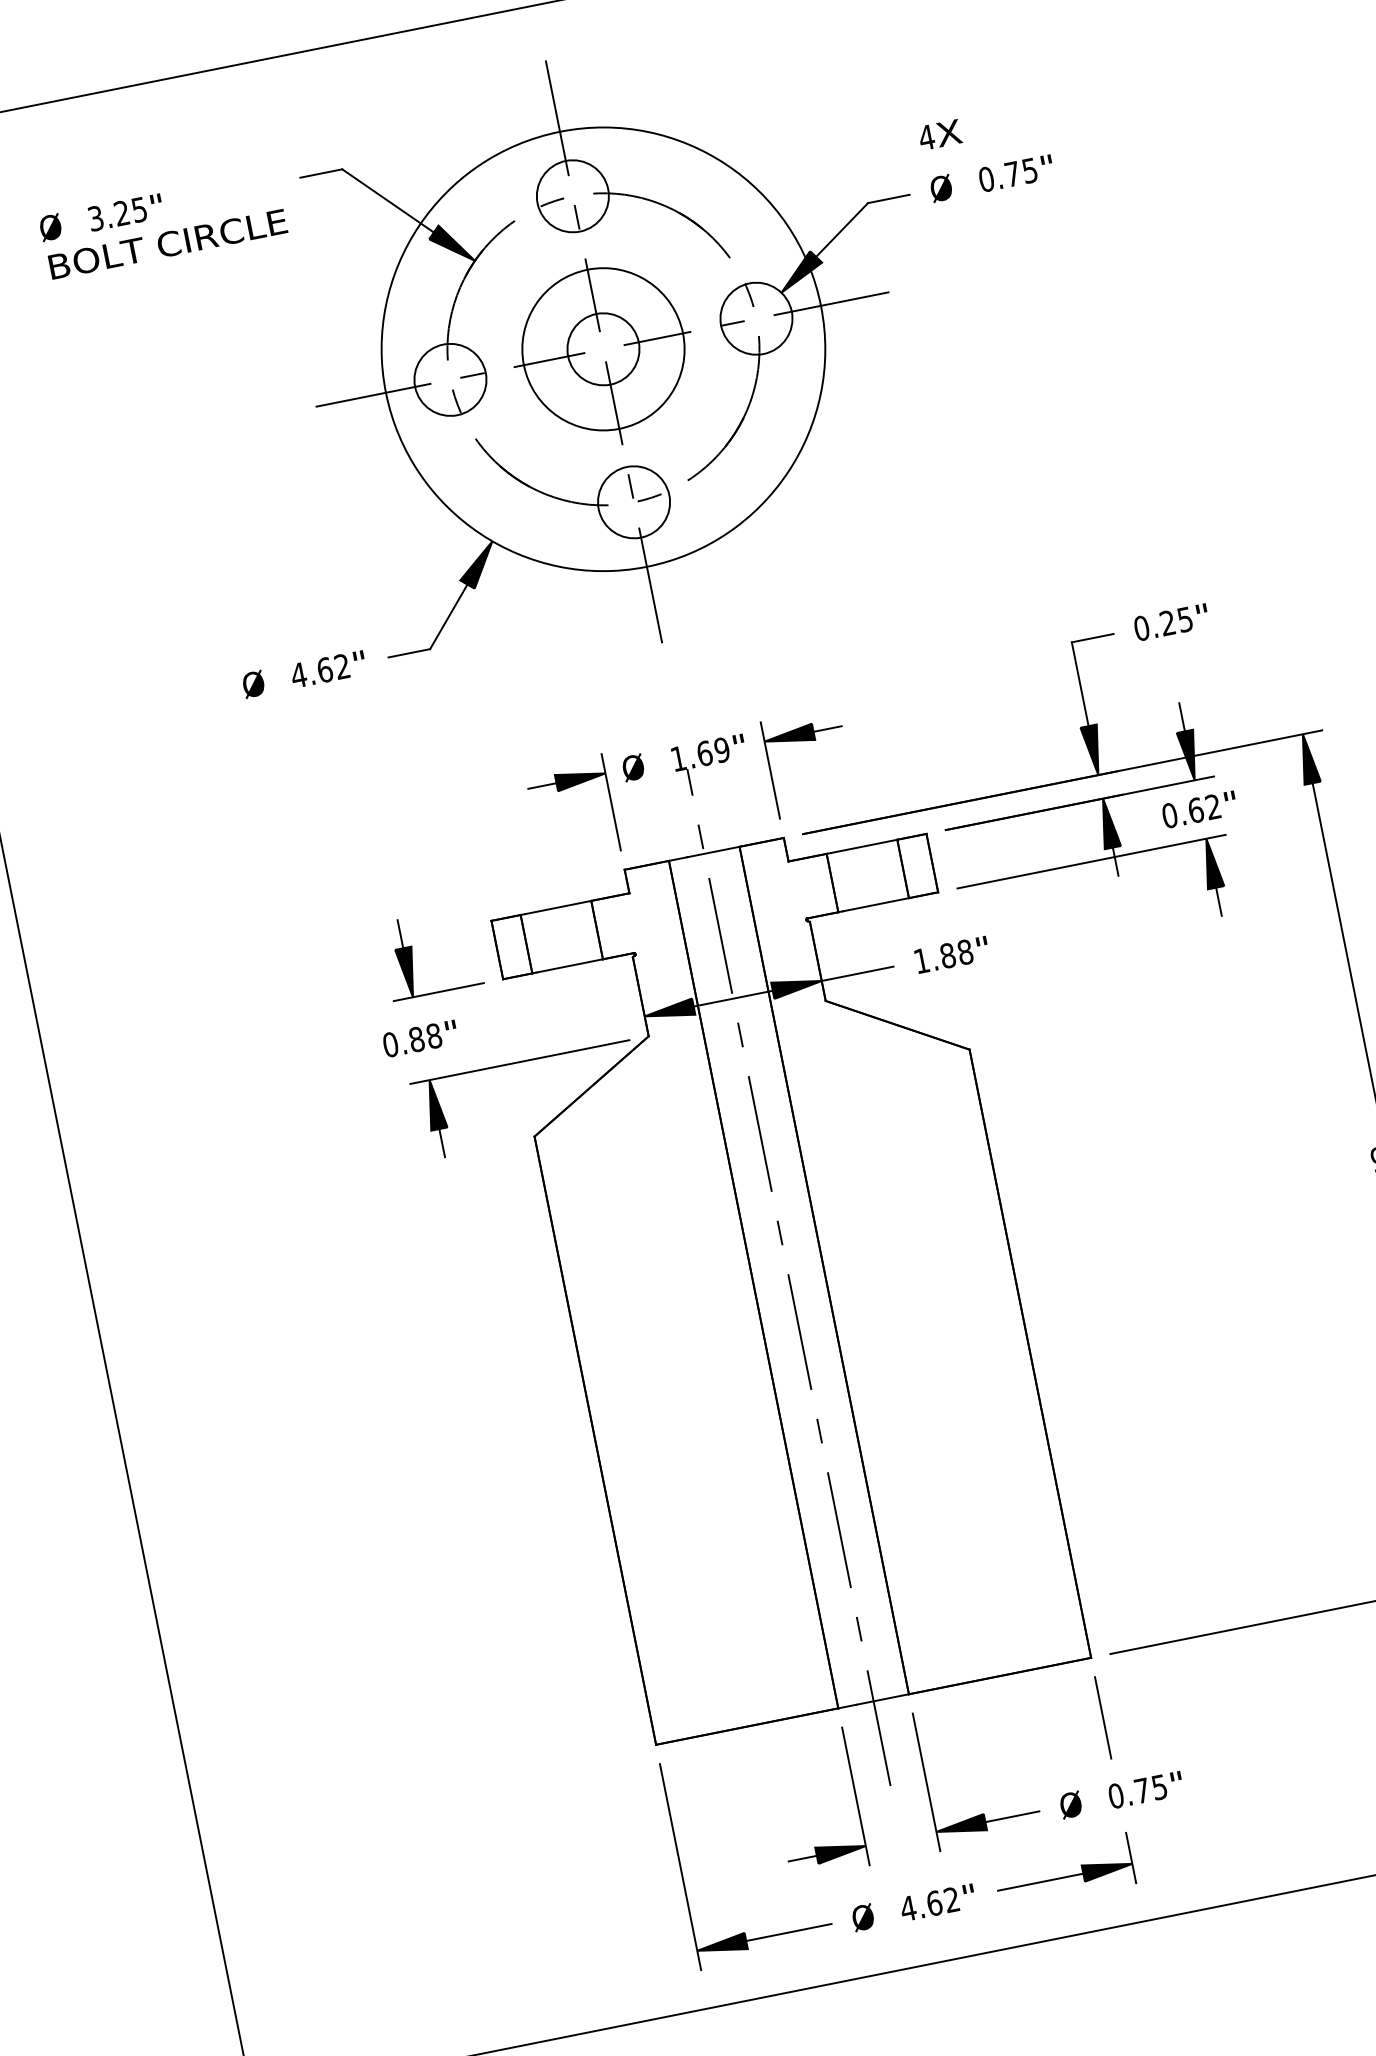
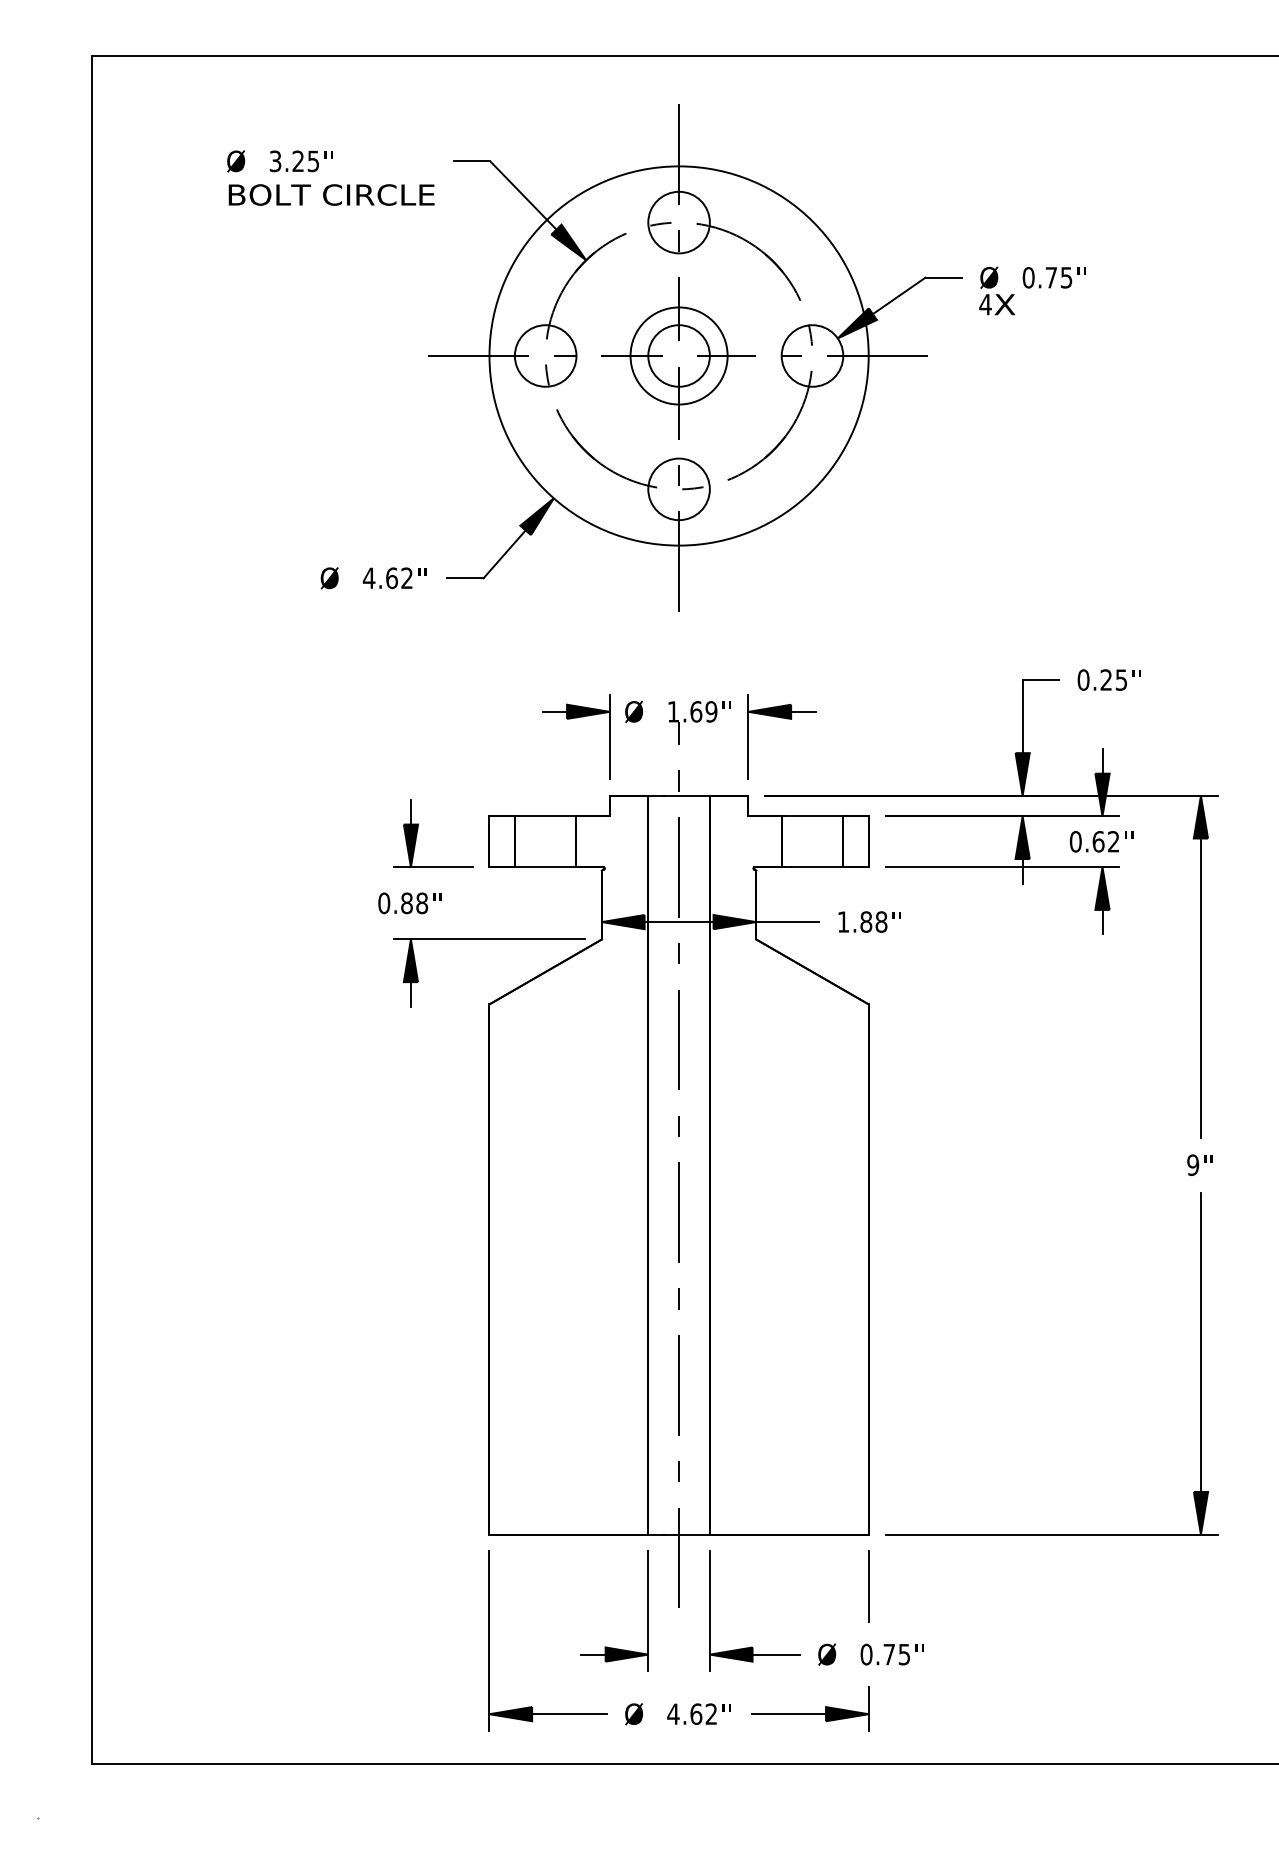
text: (939, 134) -> (996, 304), moved
circle: (602, 348) -> (678, 355), size x0.7

